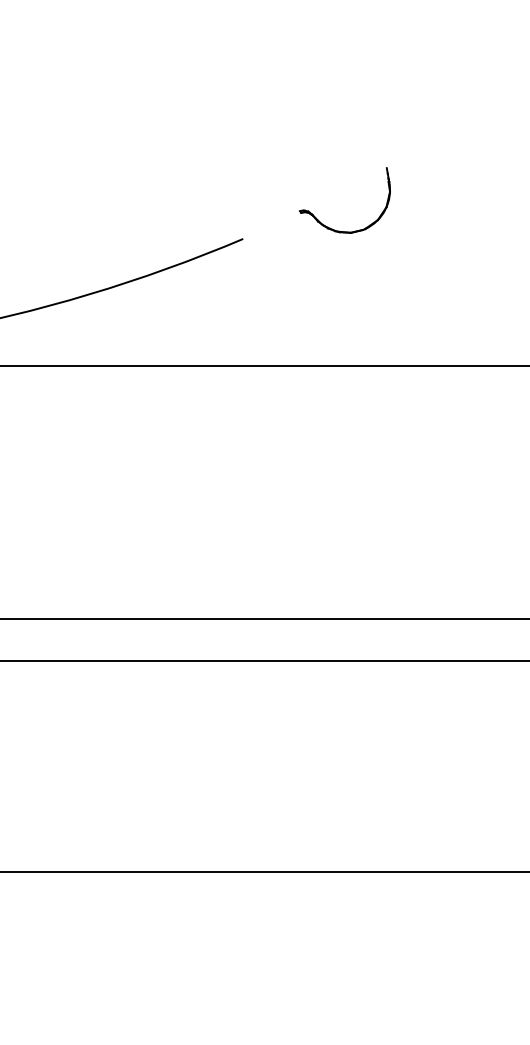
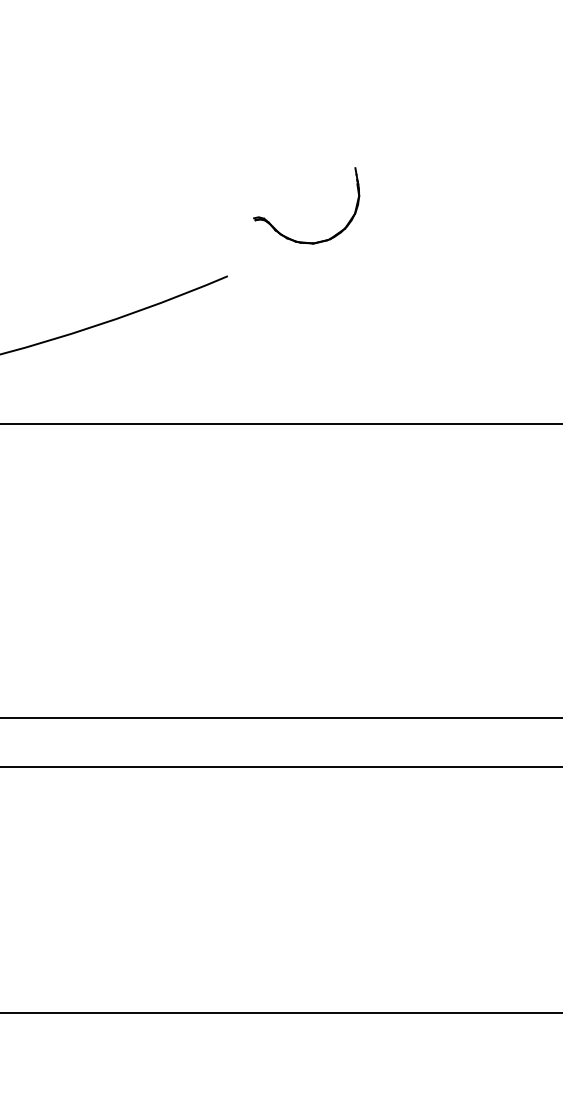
part: (330, 227) -> (289, 237), moved

